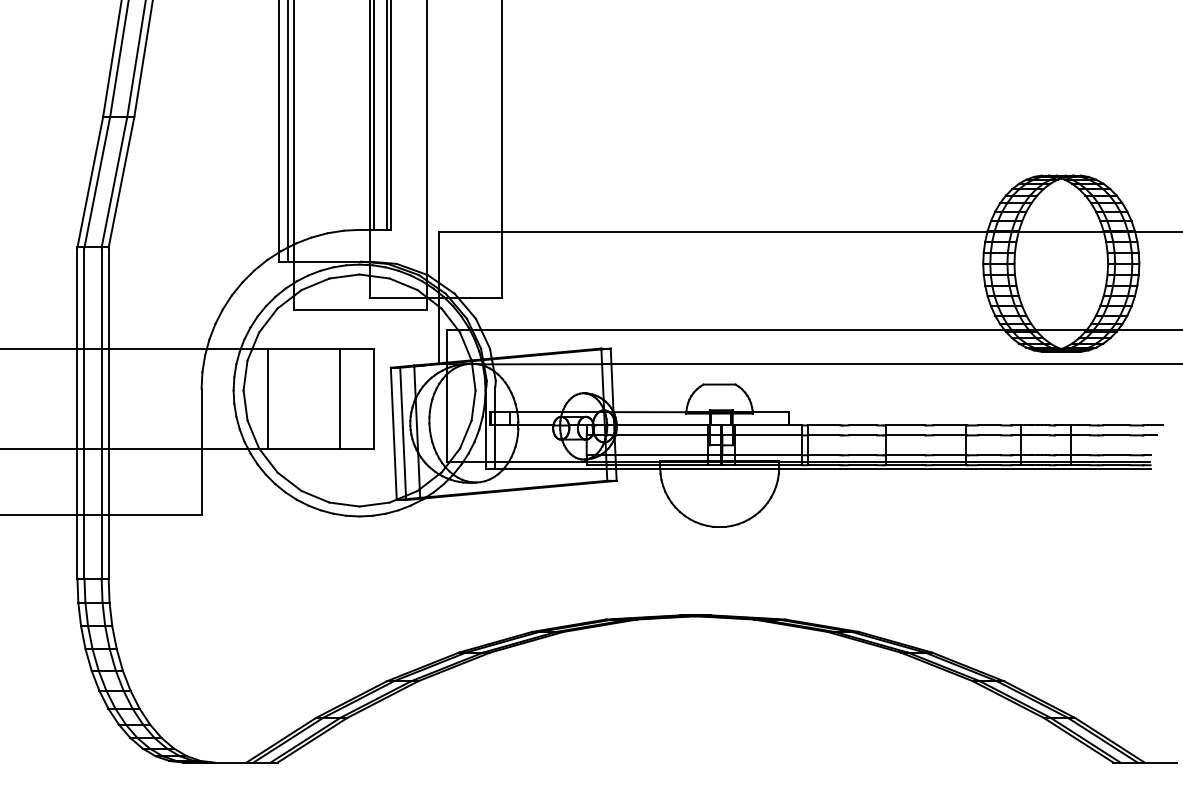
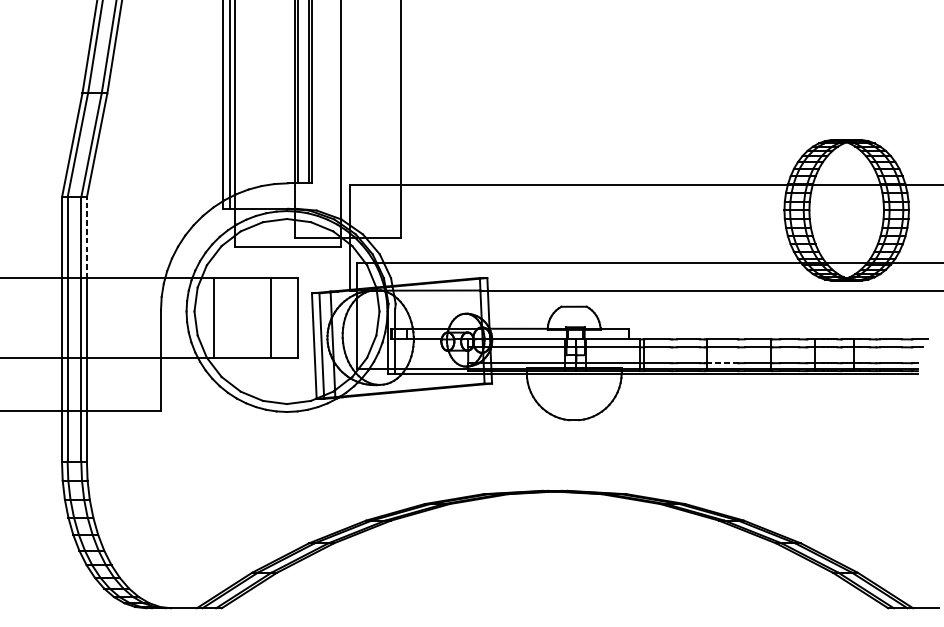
line: (108, 298) -> (86, 238), solid -> dashed
line: (905, 455) -> (722, 363), solid -> dashed

